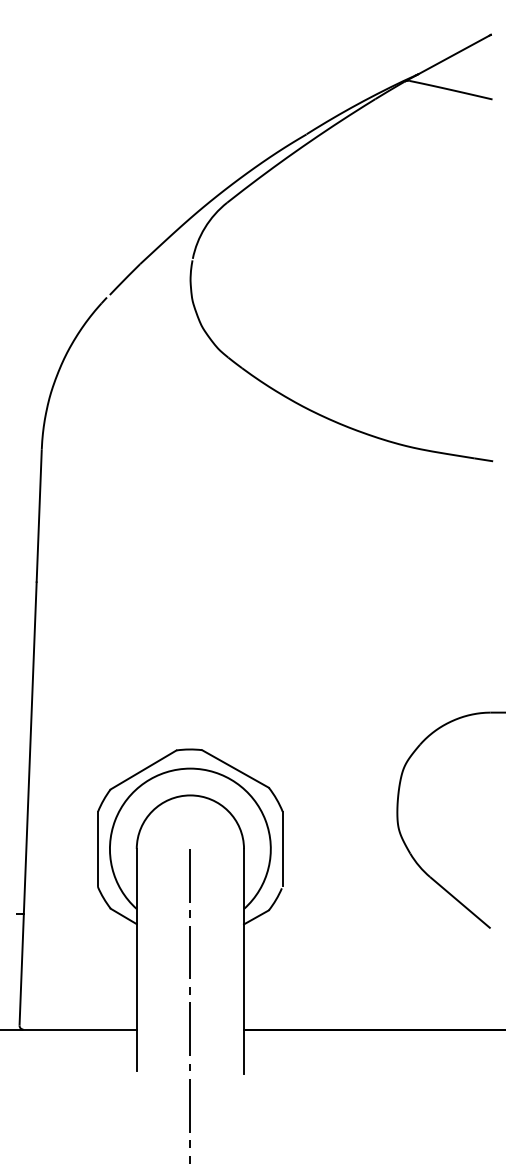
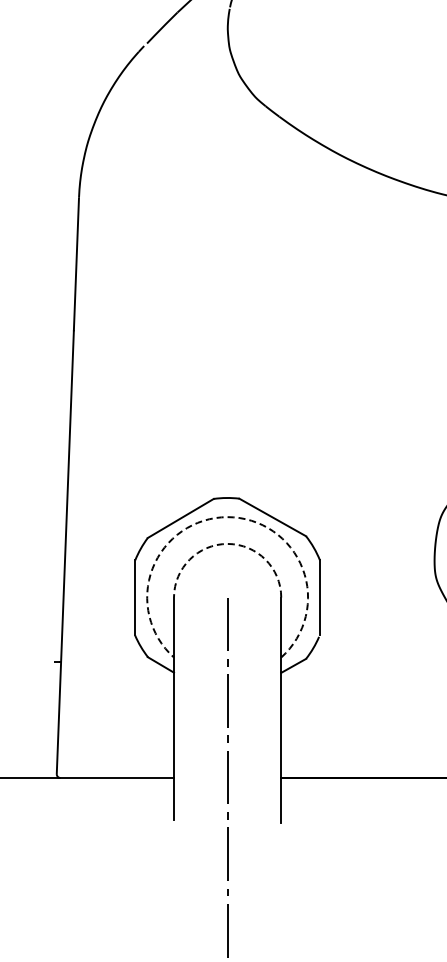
arc: (190, 768) -> (227, 517), solid -> dashed
arc: (190, 795) -> (227, 544), solid -> dashed

